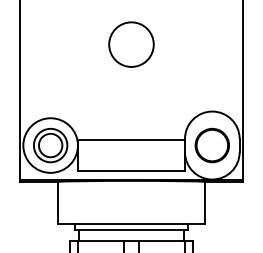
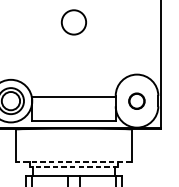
circle: (131, 44) -> (73, 22), size x0.7
part: (211, 145) -> (136, 101), size x0.6
line: (131, 223) -> (73, 161), solid -> dashed
line: (131, 230) -> (73, 167), solid -> dashed

